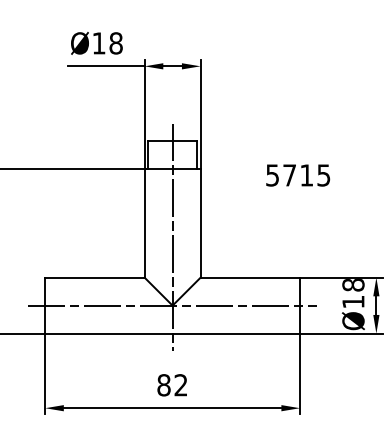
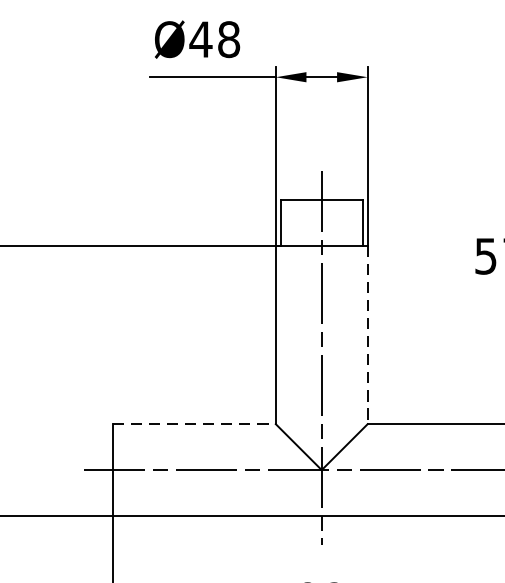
text: (98, 43) -> (200, 39), Ø18 -> Ø48
line: (200, 223) -> (367, 335), solid -> dashed
line: (94, 277) -> (193, 423), solid -> dashed

